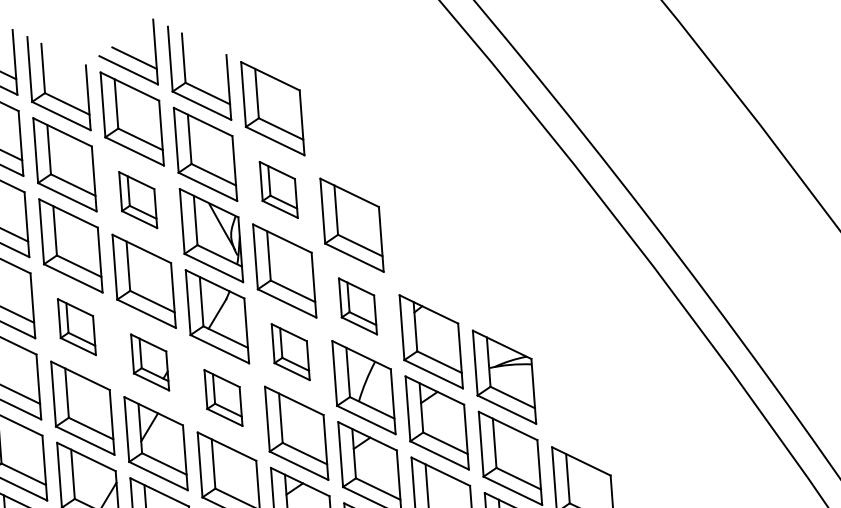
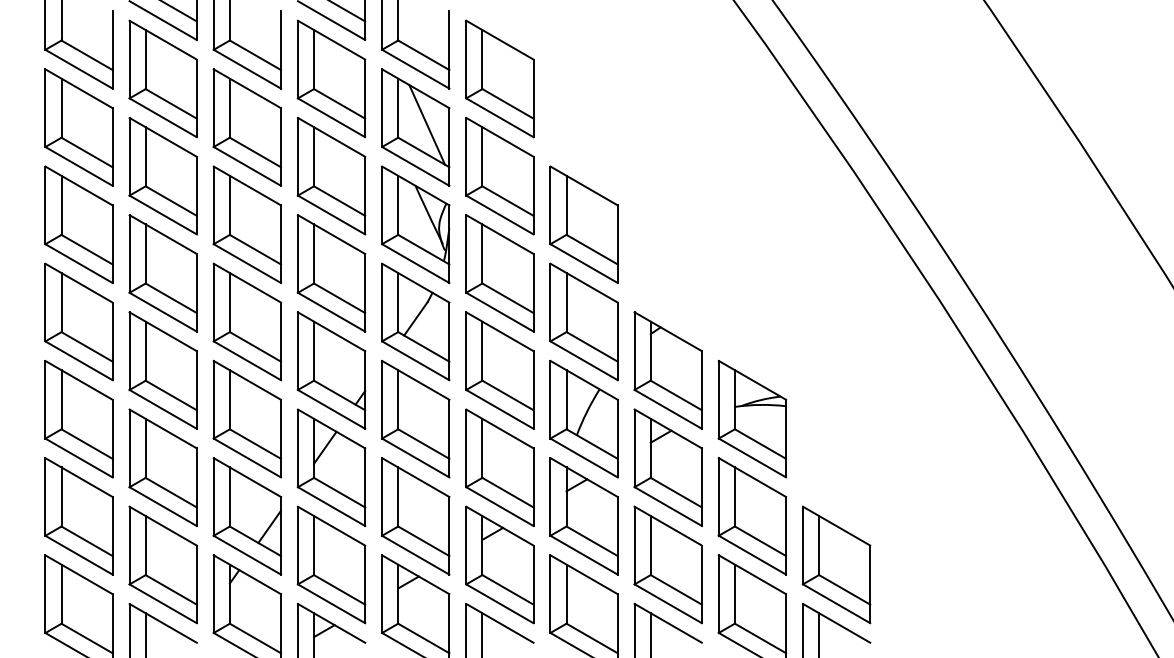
line: (215, 151) -> (427, 124), added
part: (278, 190) -> (499, 176), size x1.67
part: (138, 199) -> (331, 175), size x1.67
part: (357, 306) -> (583, 321), size x1.67
part: (76, 326) -> (247, 321), size x1.67
part: (290, 352) -> (499, 370), size x1.67
part: (150, 362) -> (331, 370), size x1.67
part: (223, 398) -> (415, 419), size x1.67

